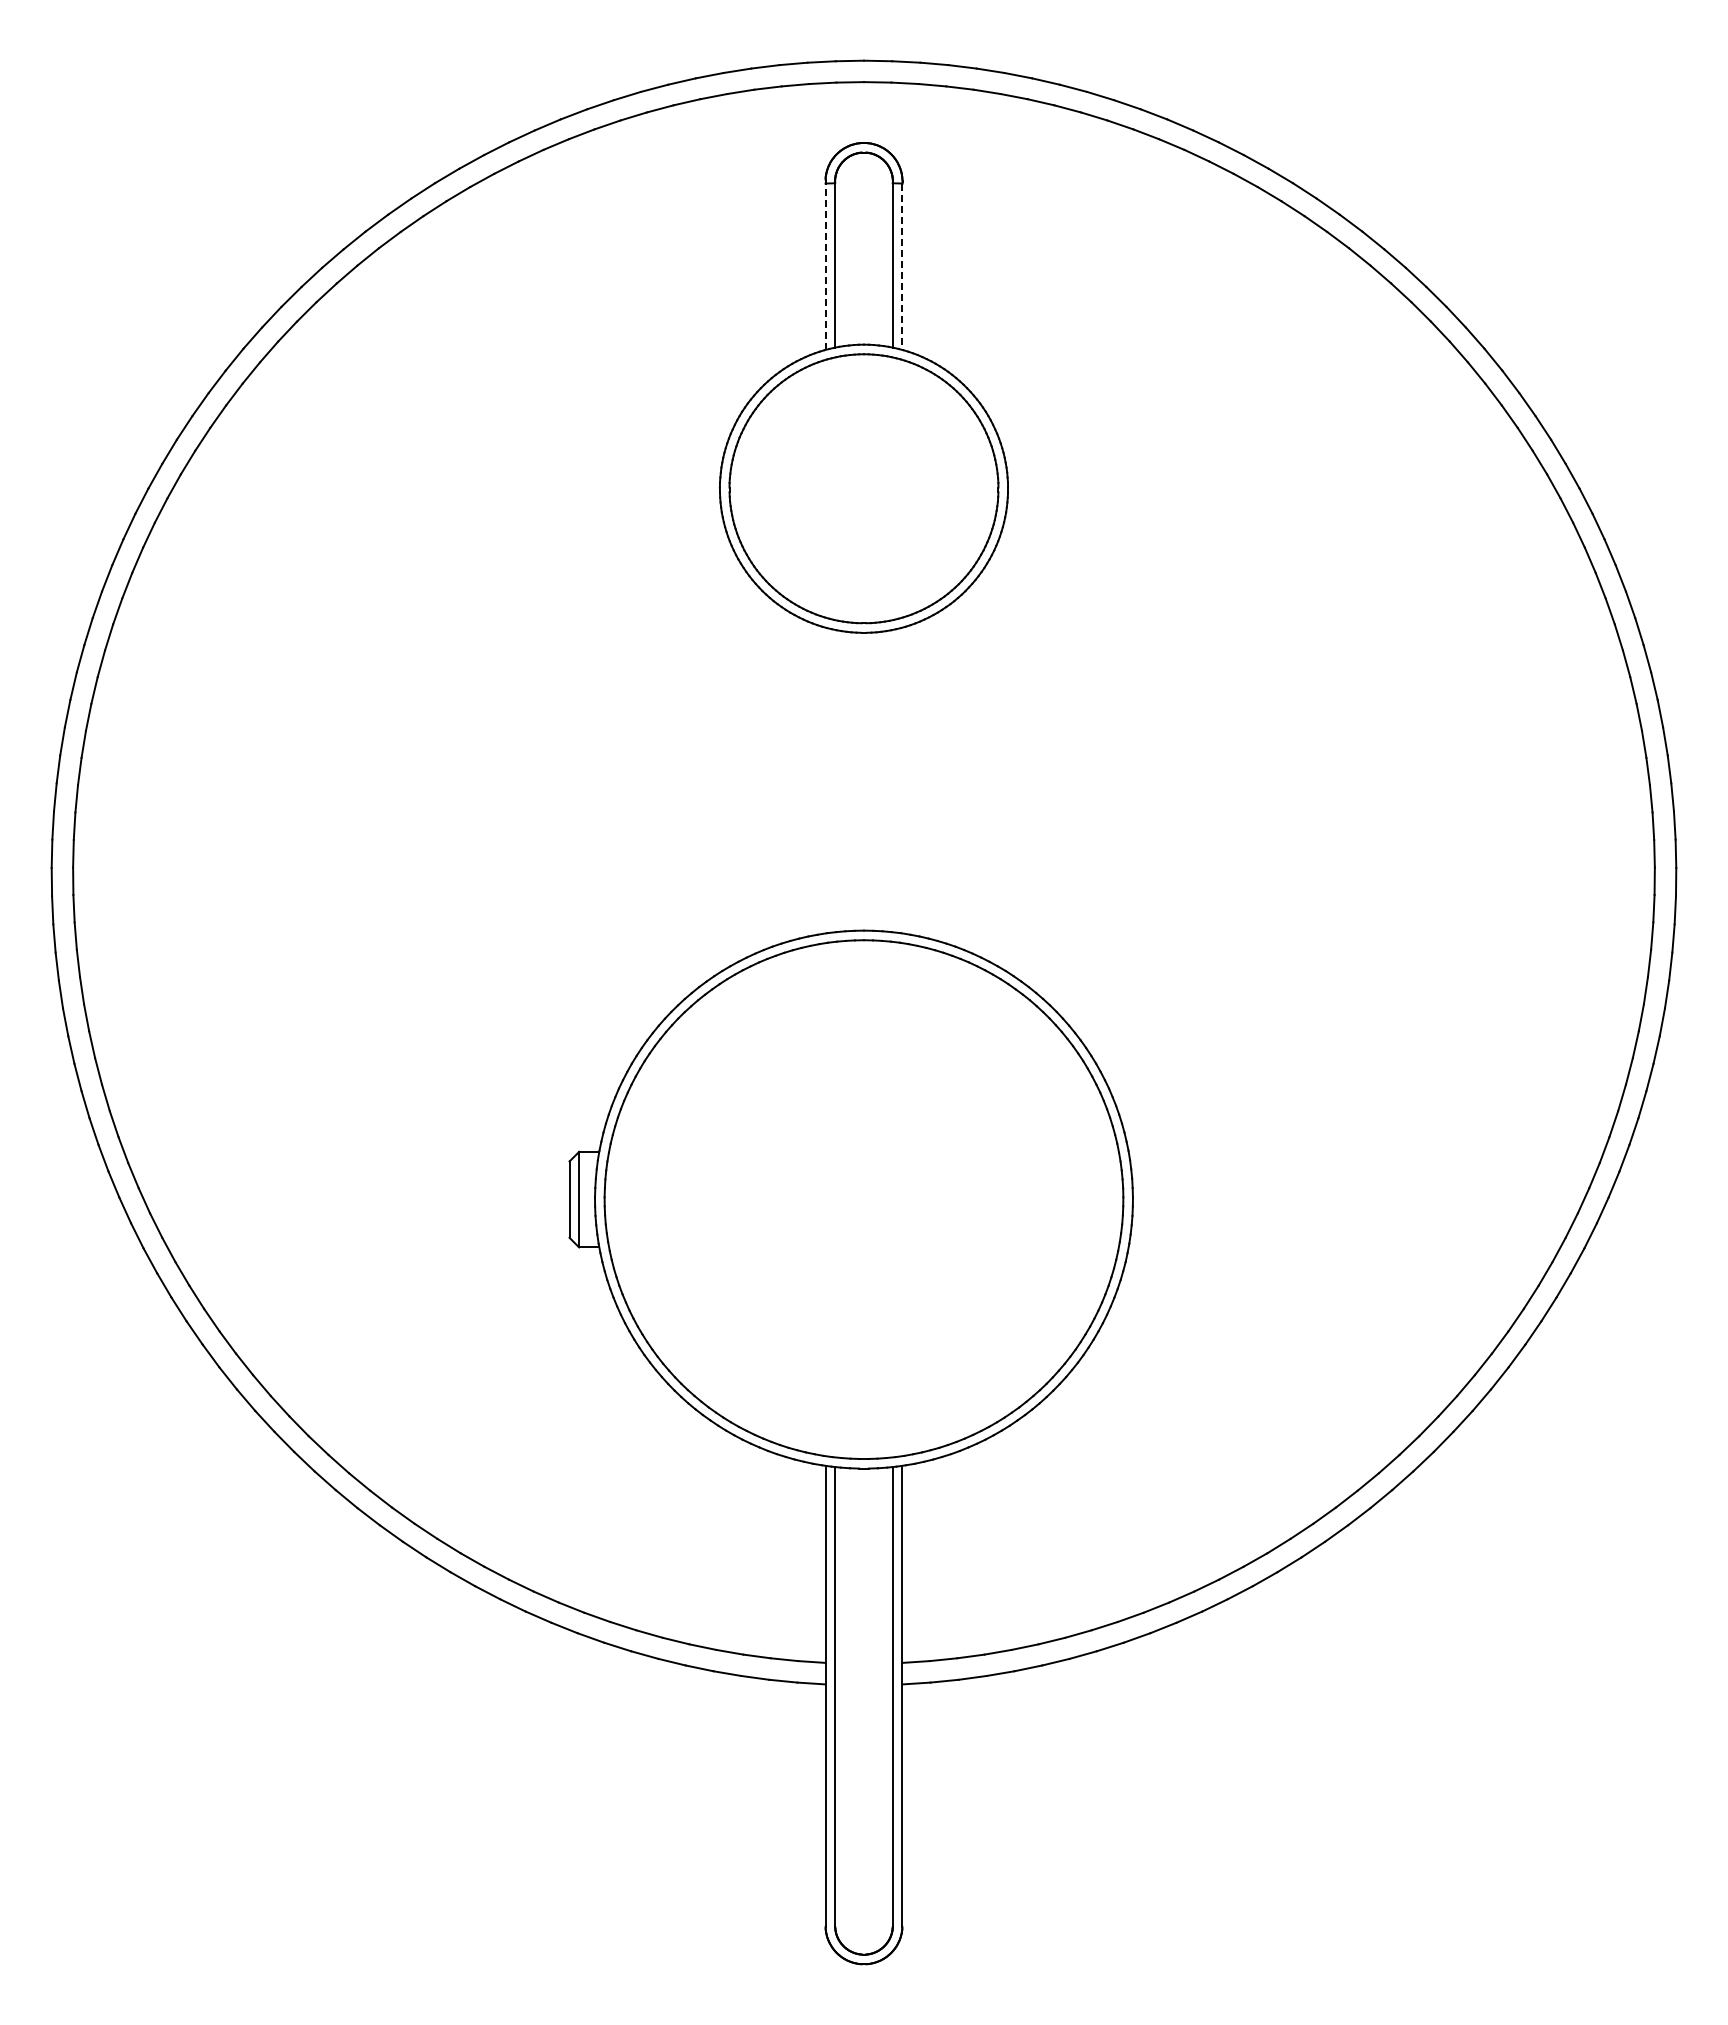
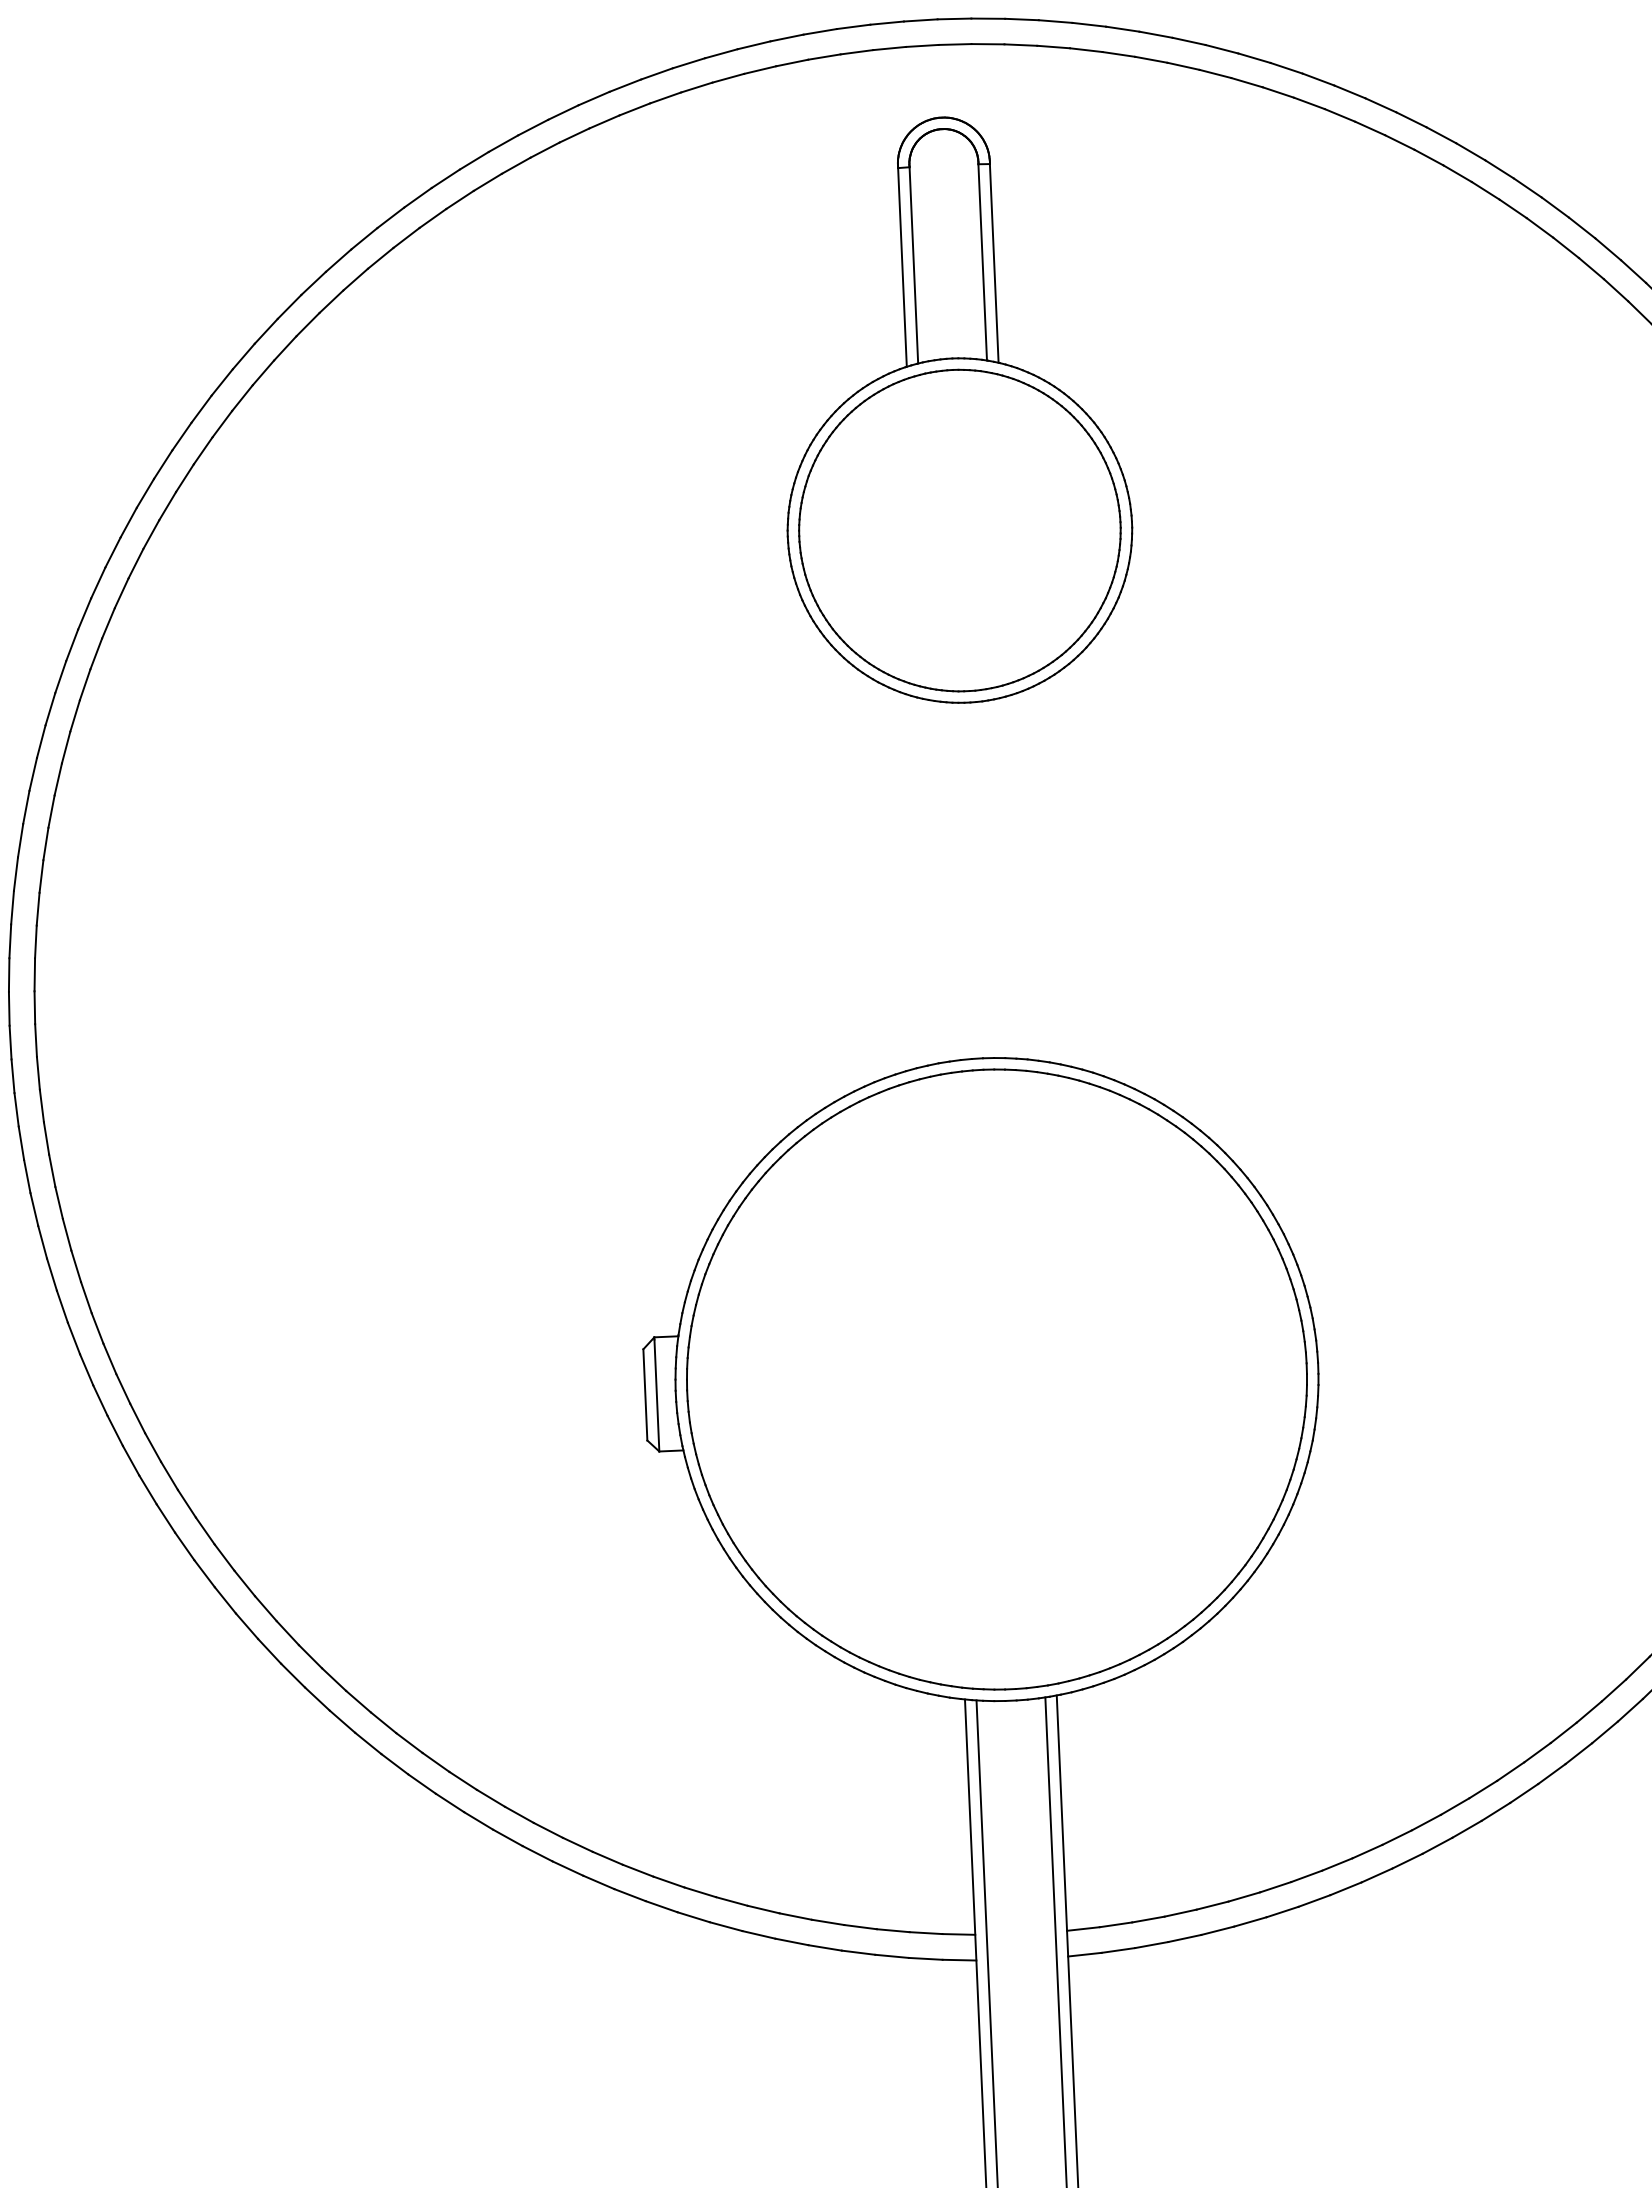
line: (825, 266) -> (902, 267), dashed -> solid
line: (902, 267) -> (994, 264), dashed -> solid

